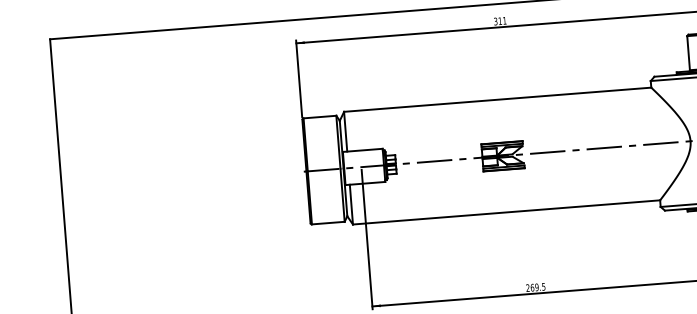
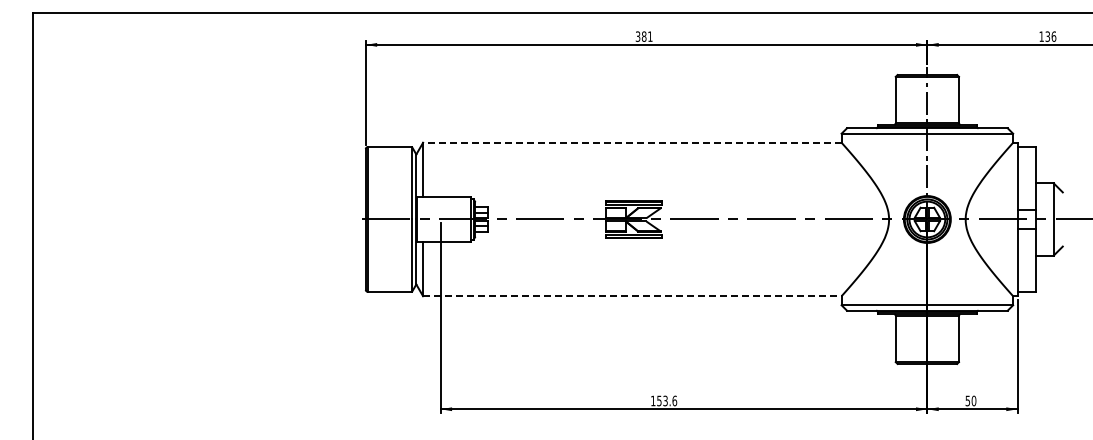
text: (499, 21) -> (643, 36), 311 -> 381
line: (497, 99) -> (631, 142), solid -> dashed
line: (506, 212) -> (632, 296), solid -> dashed
text: (536, 287) -> (664, 400), 269.5 -> 153.6

